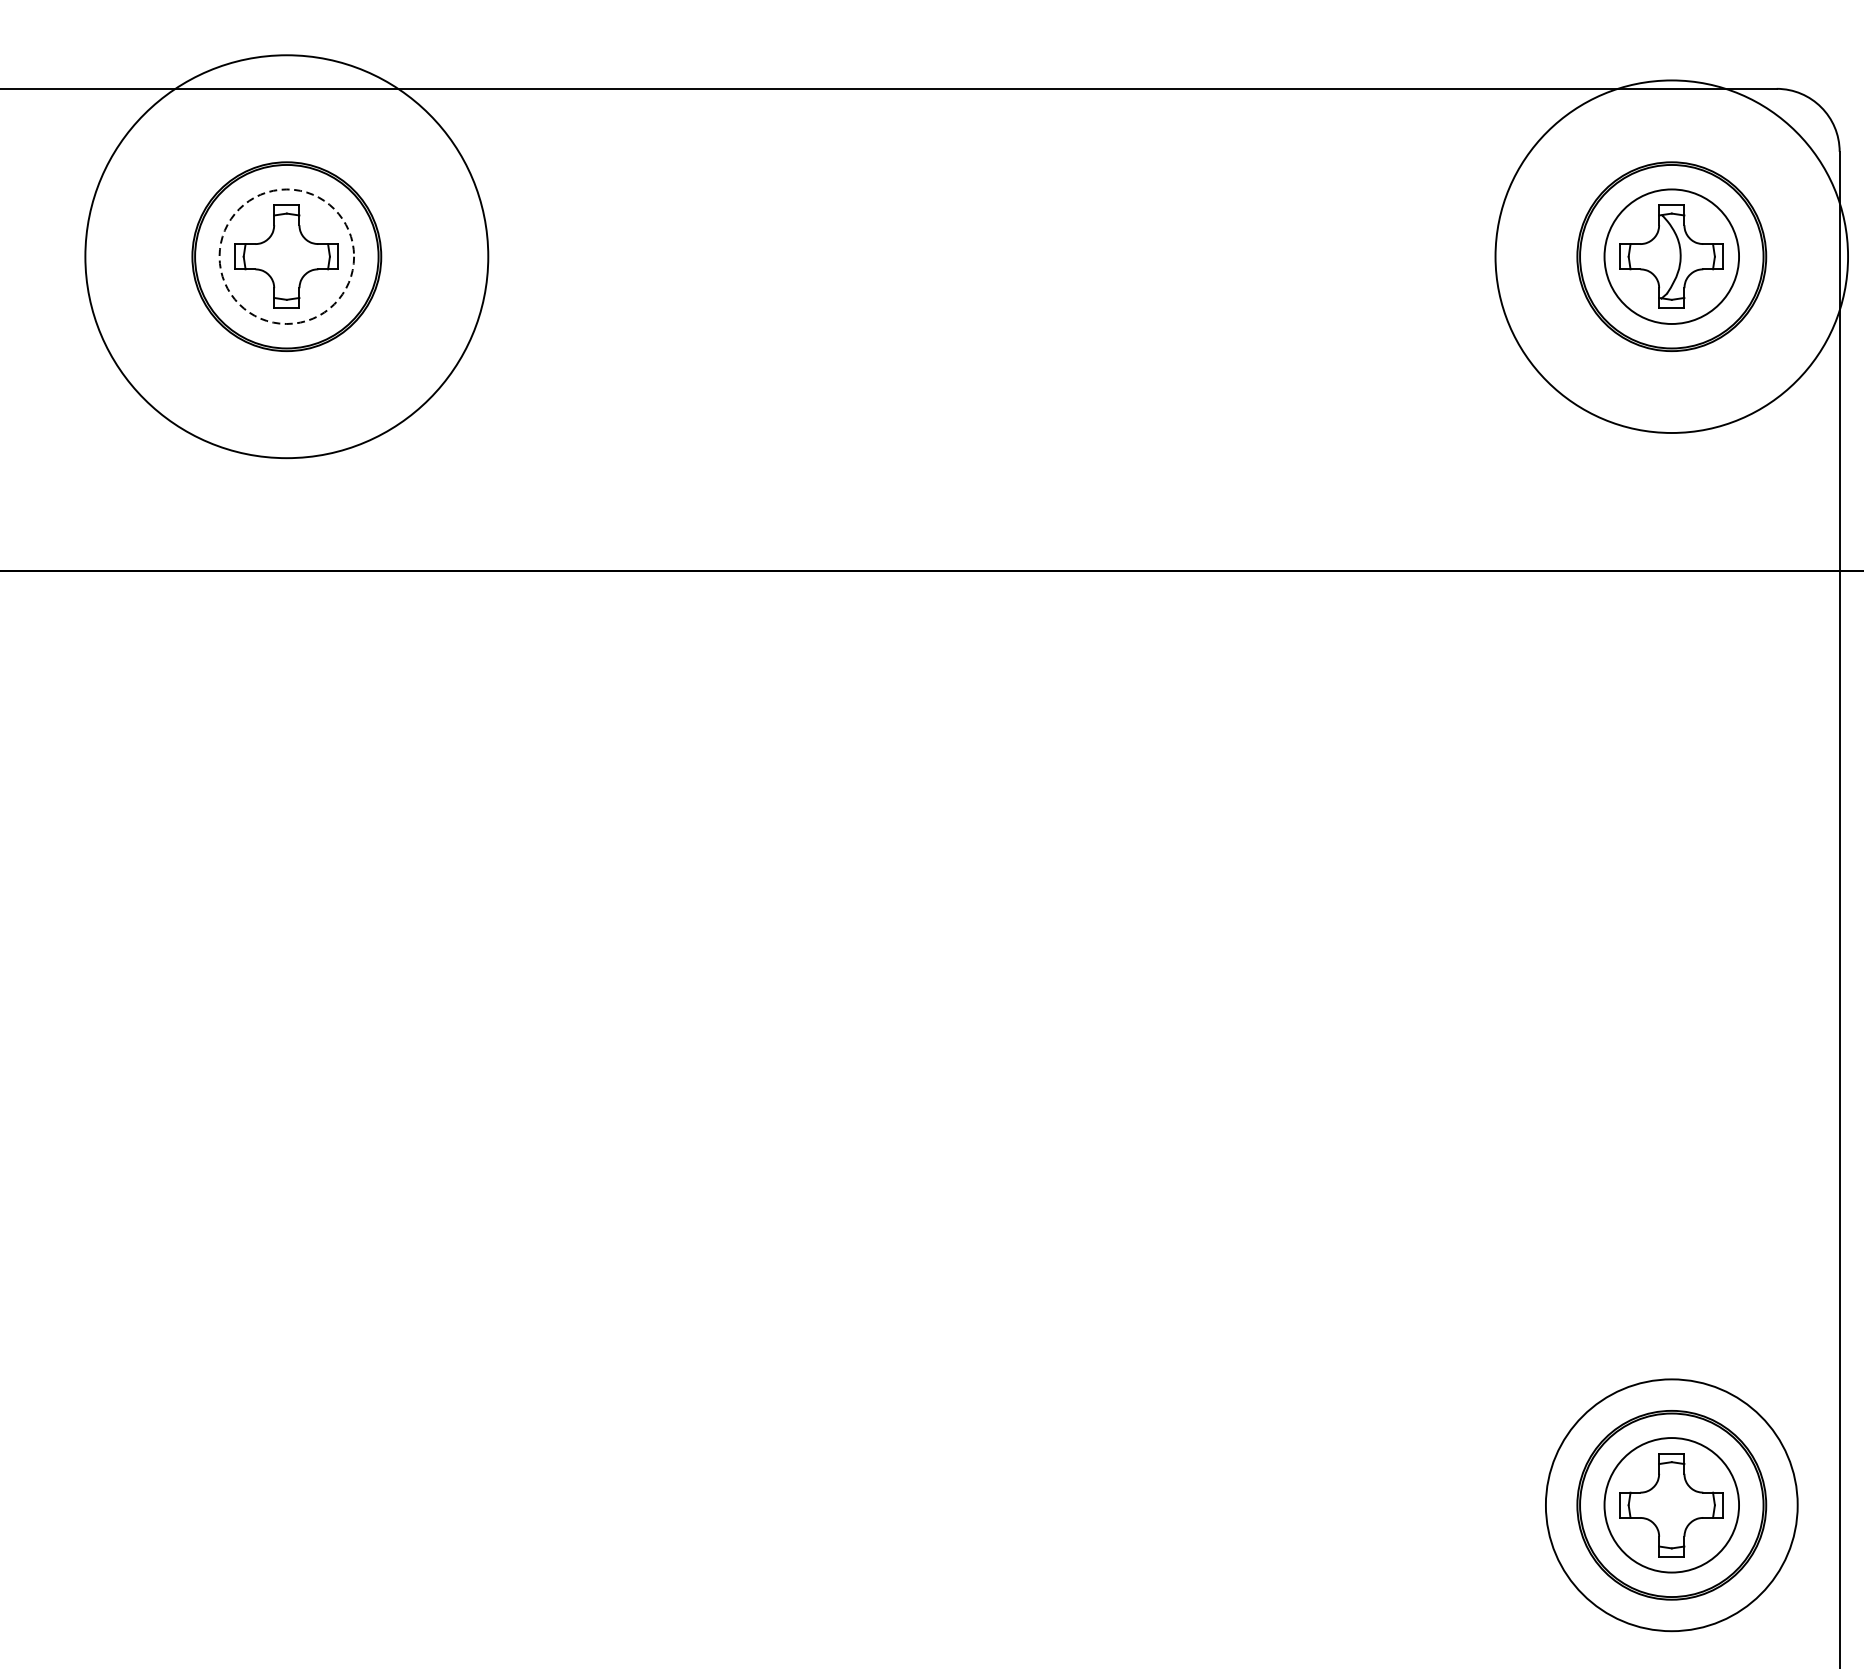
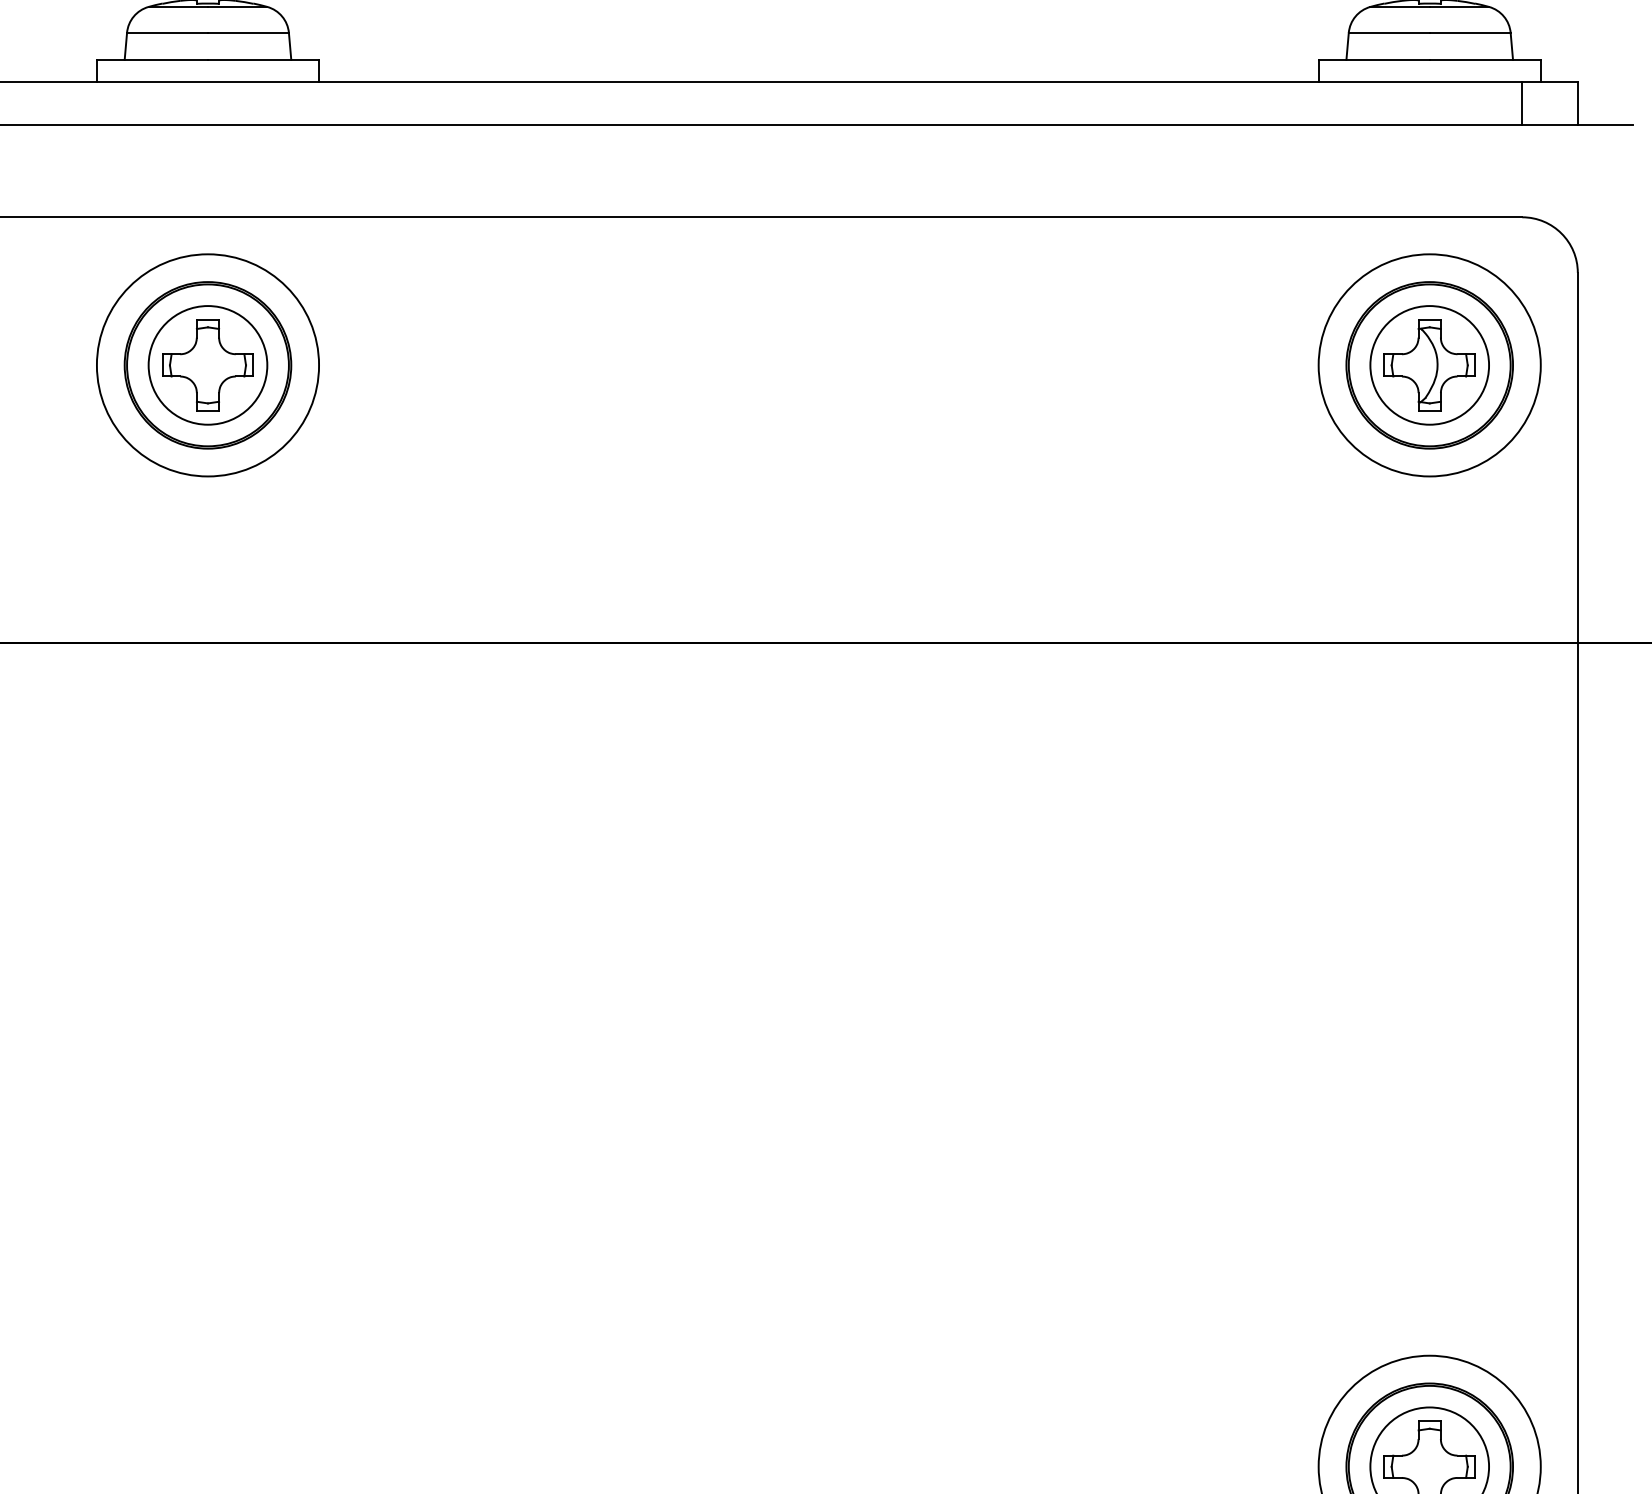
circle: (286, 256) -> (207, 365), dashed -> solid
circle: (286, 256) -> (207, 365), size x0.62
circle: (1671, 256) -> (1429, 365), size x0.71

